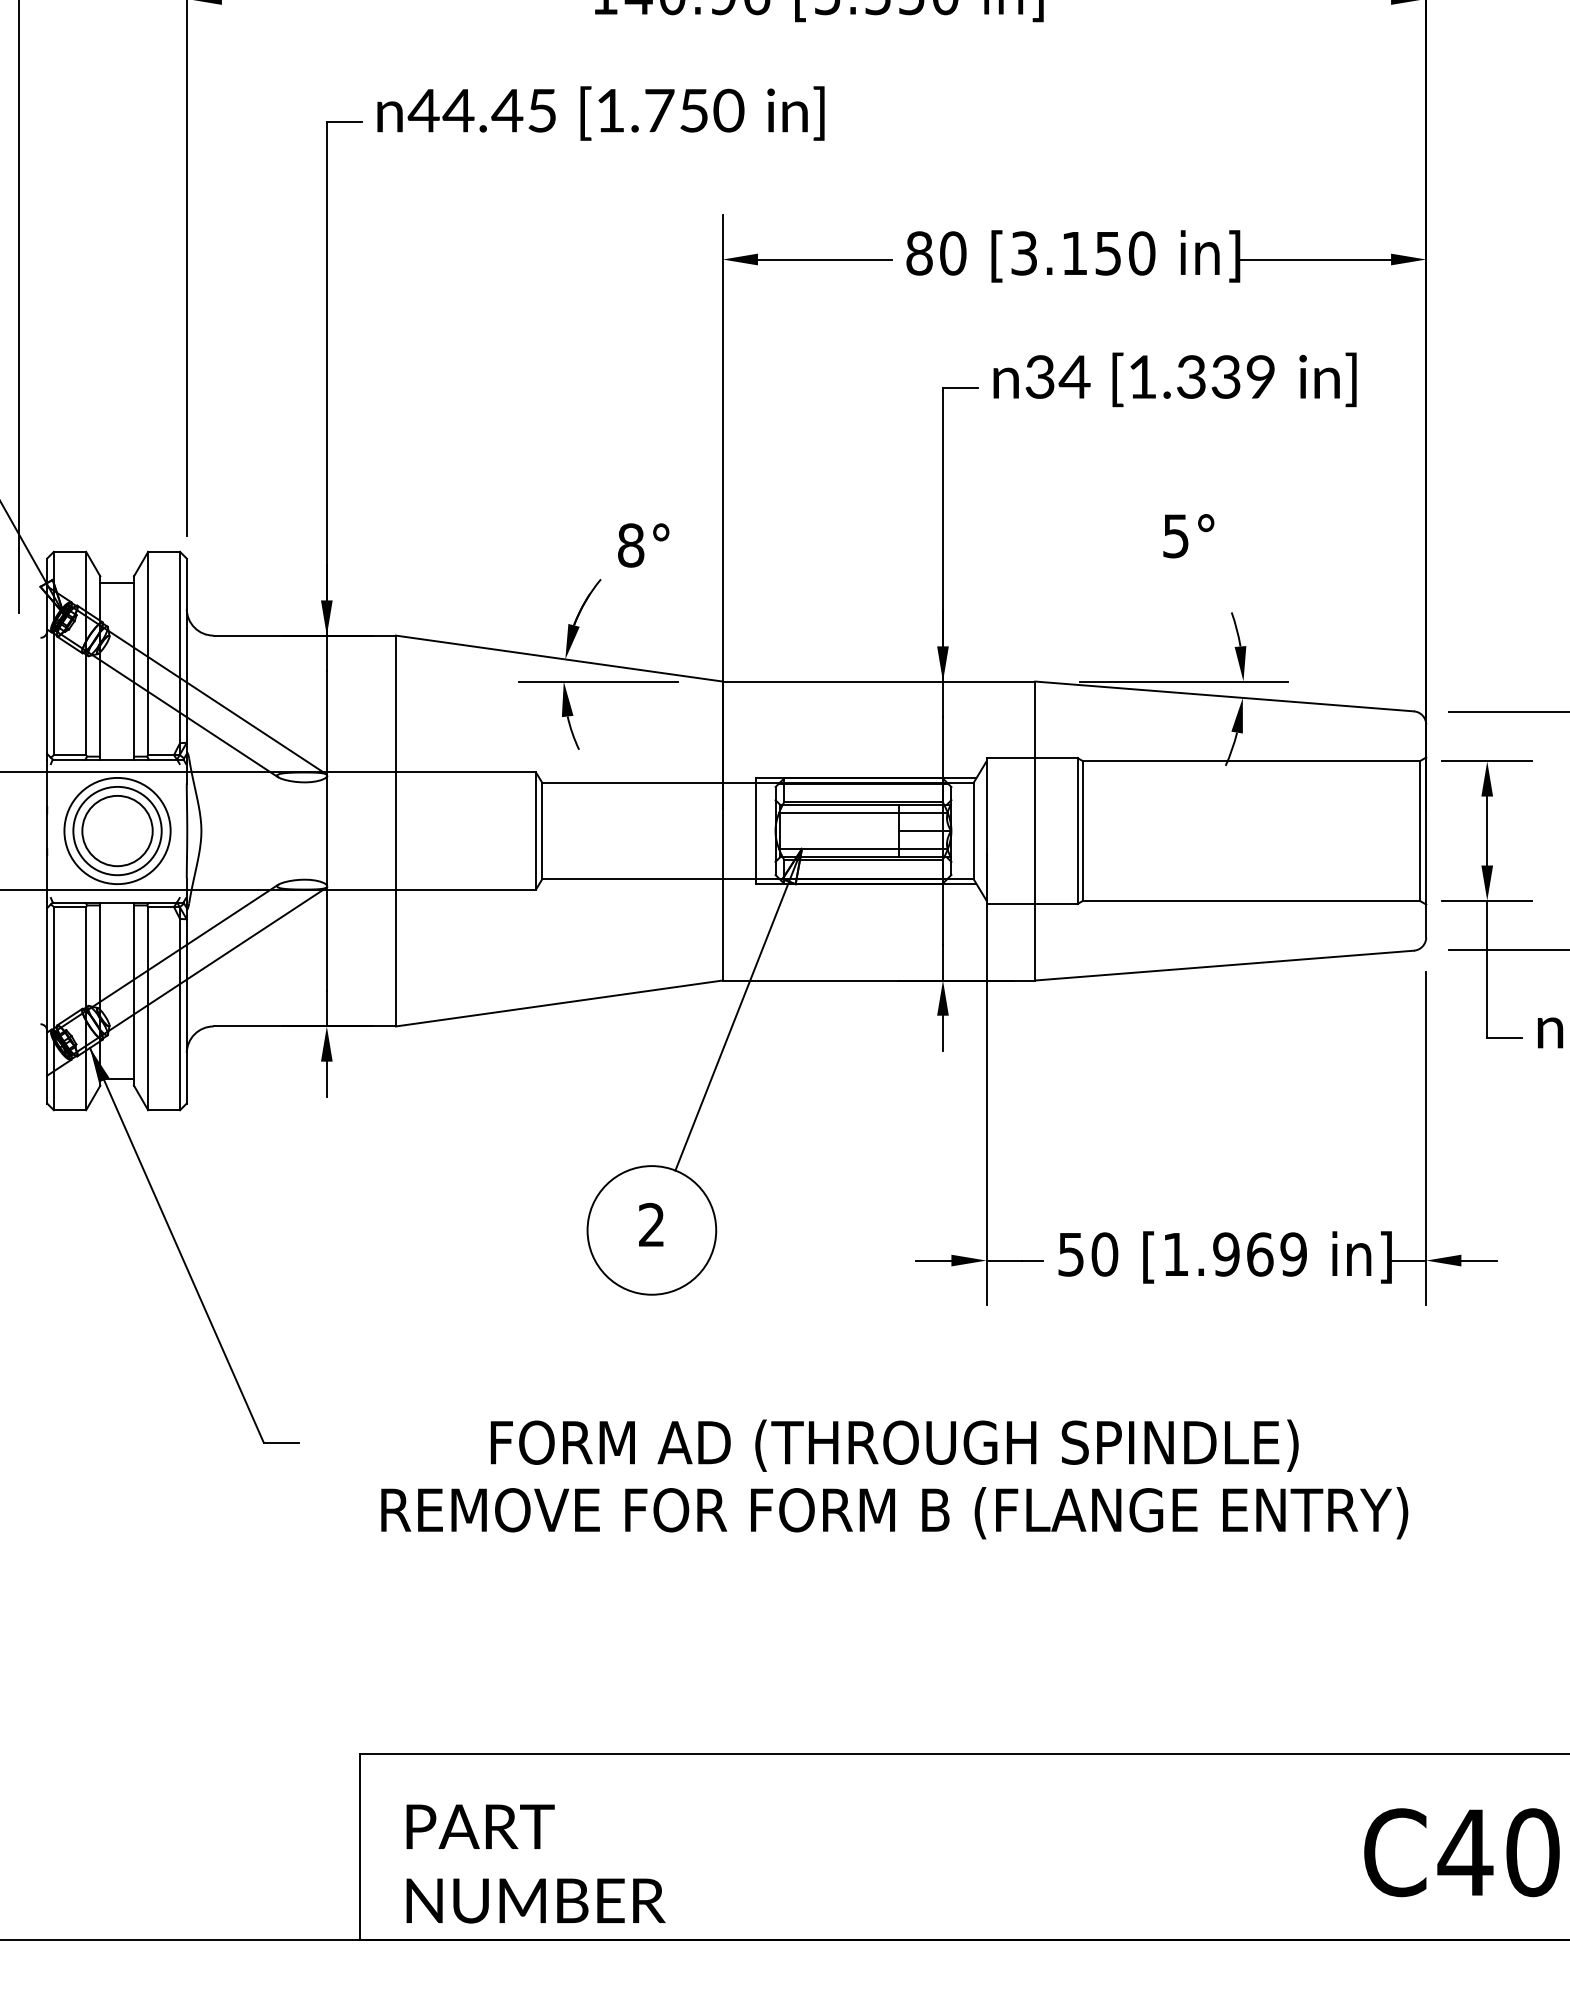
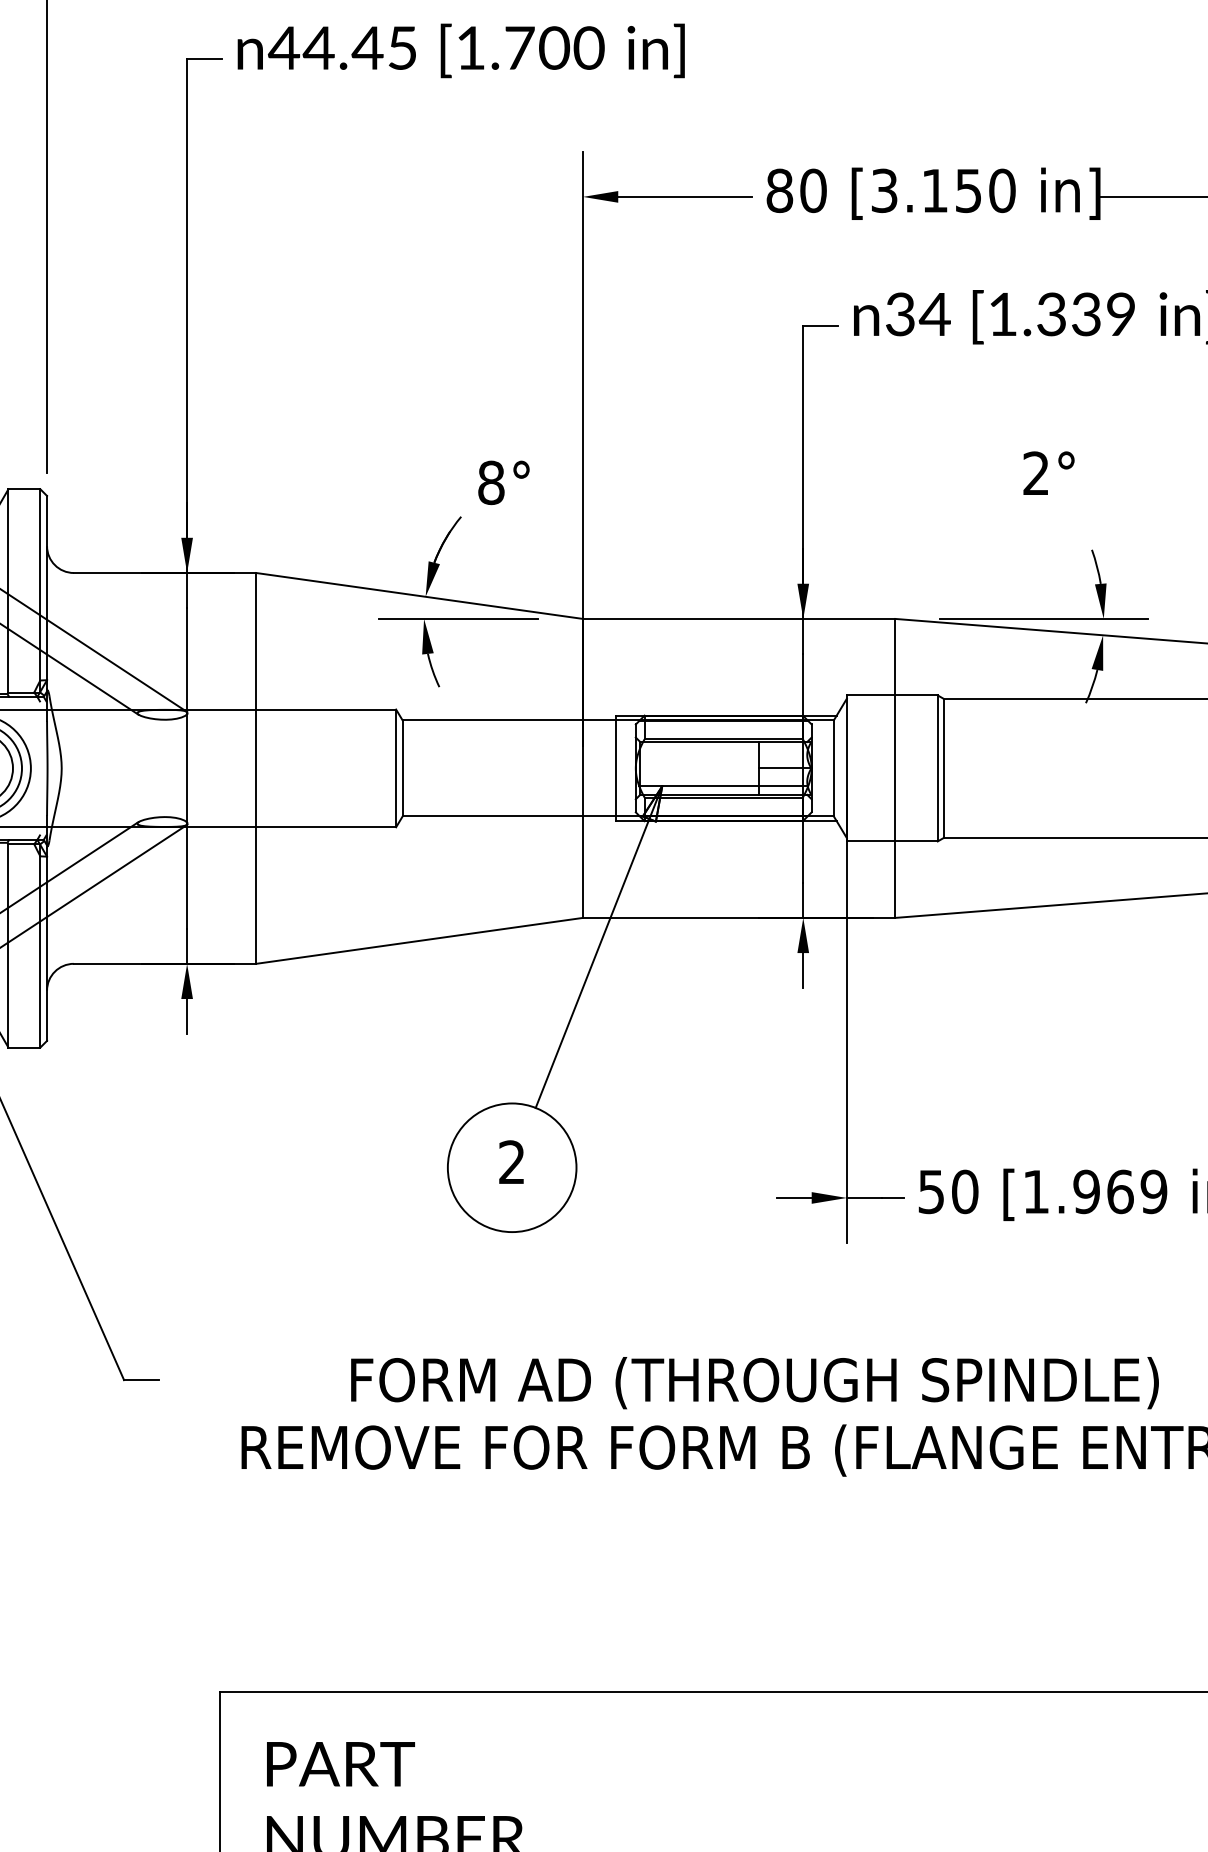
text: (693, 110) -> (553, 47), [1.750 -> [1.700
text: (1175, 536) -> (1035, 473), 5° -> 2°
line: (863, 813) -> (723, 750), removed

